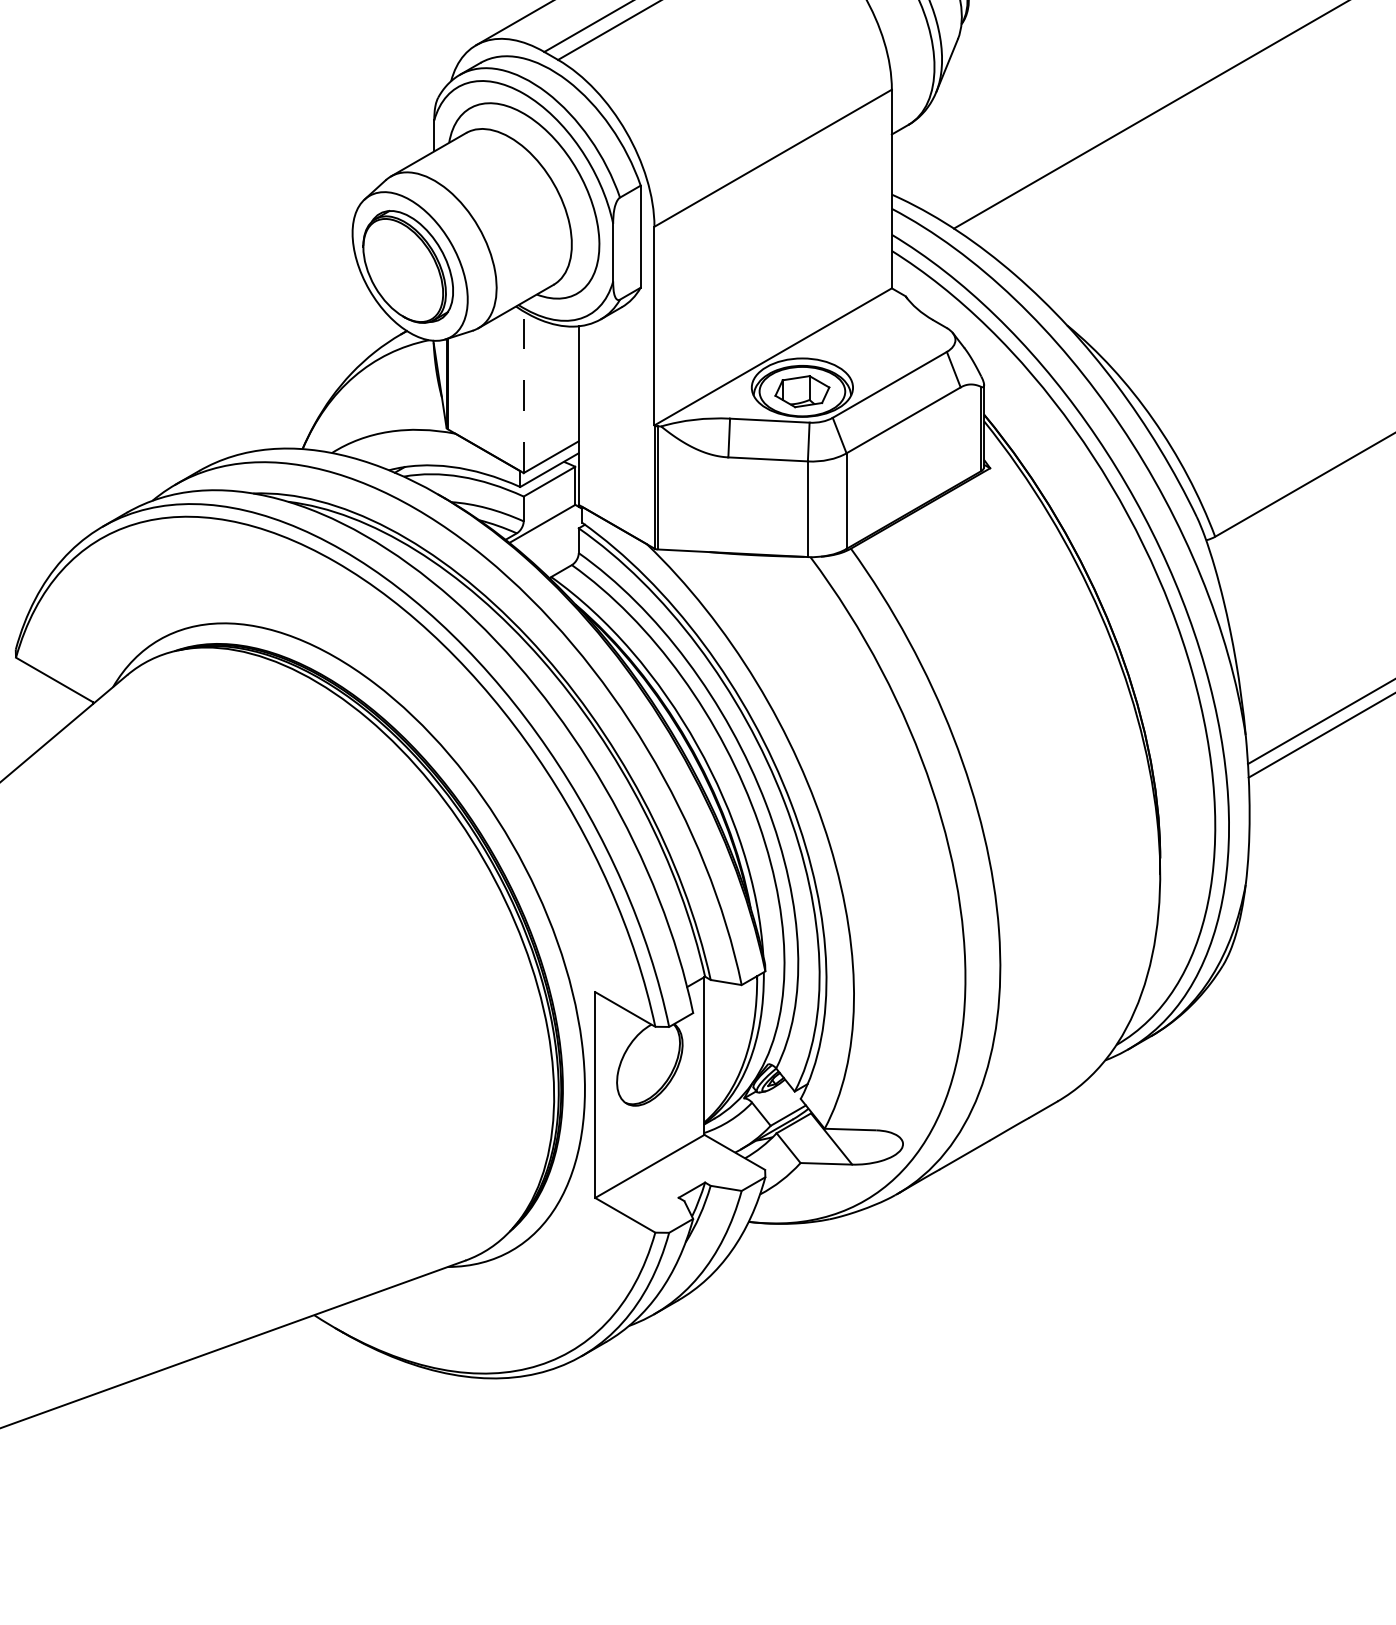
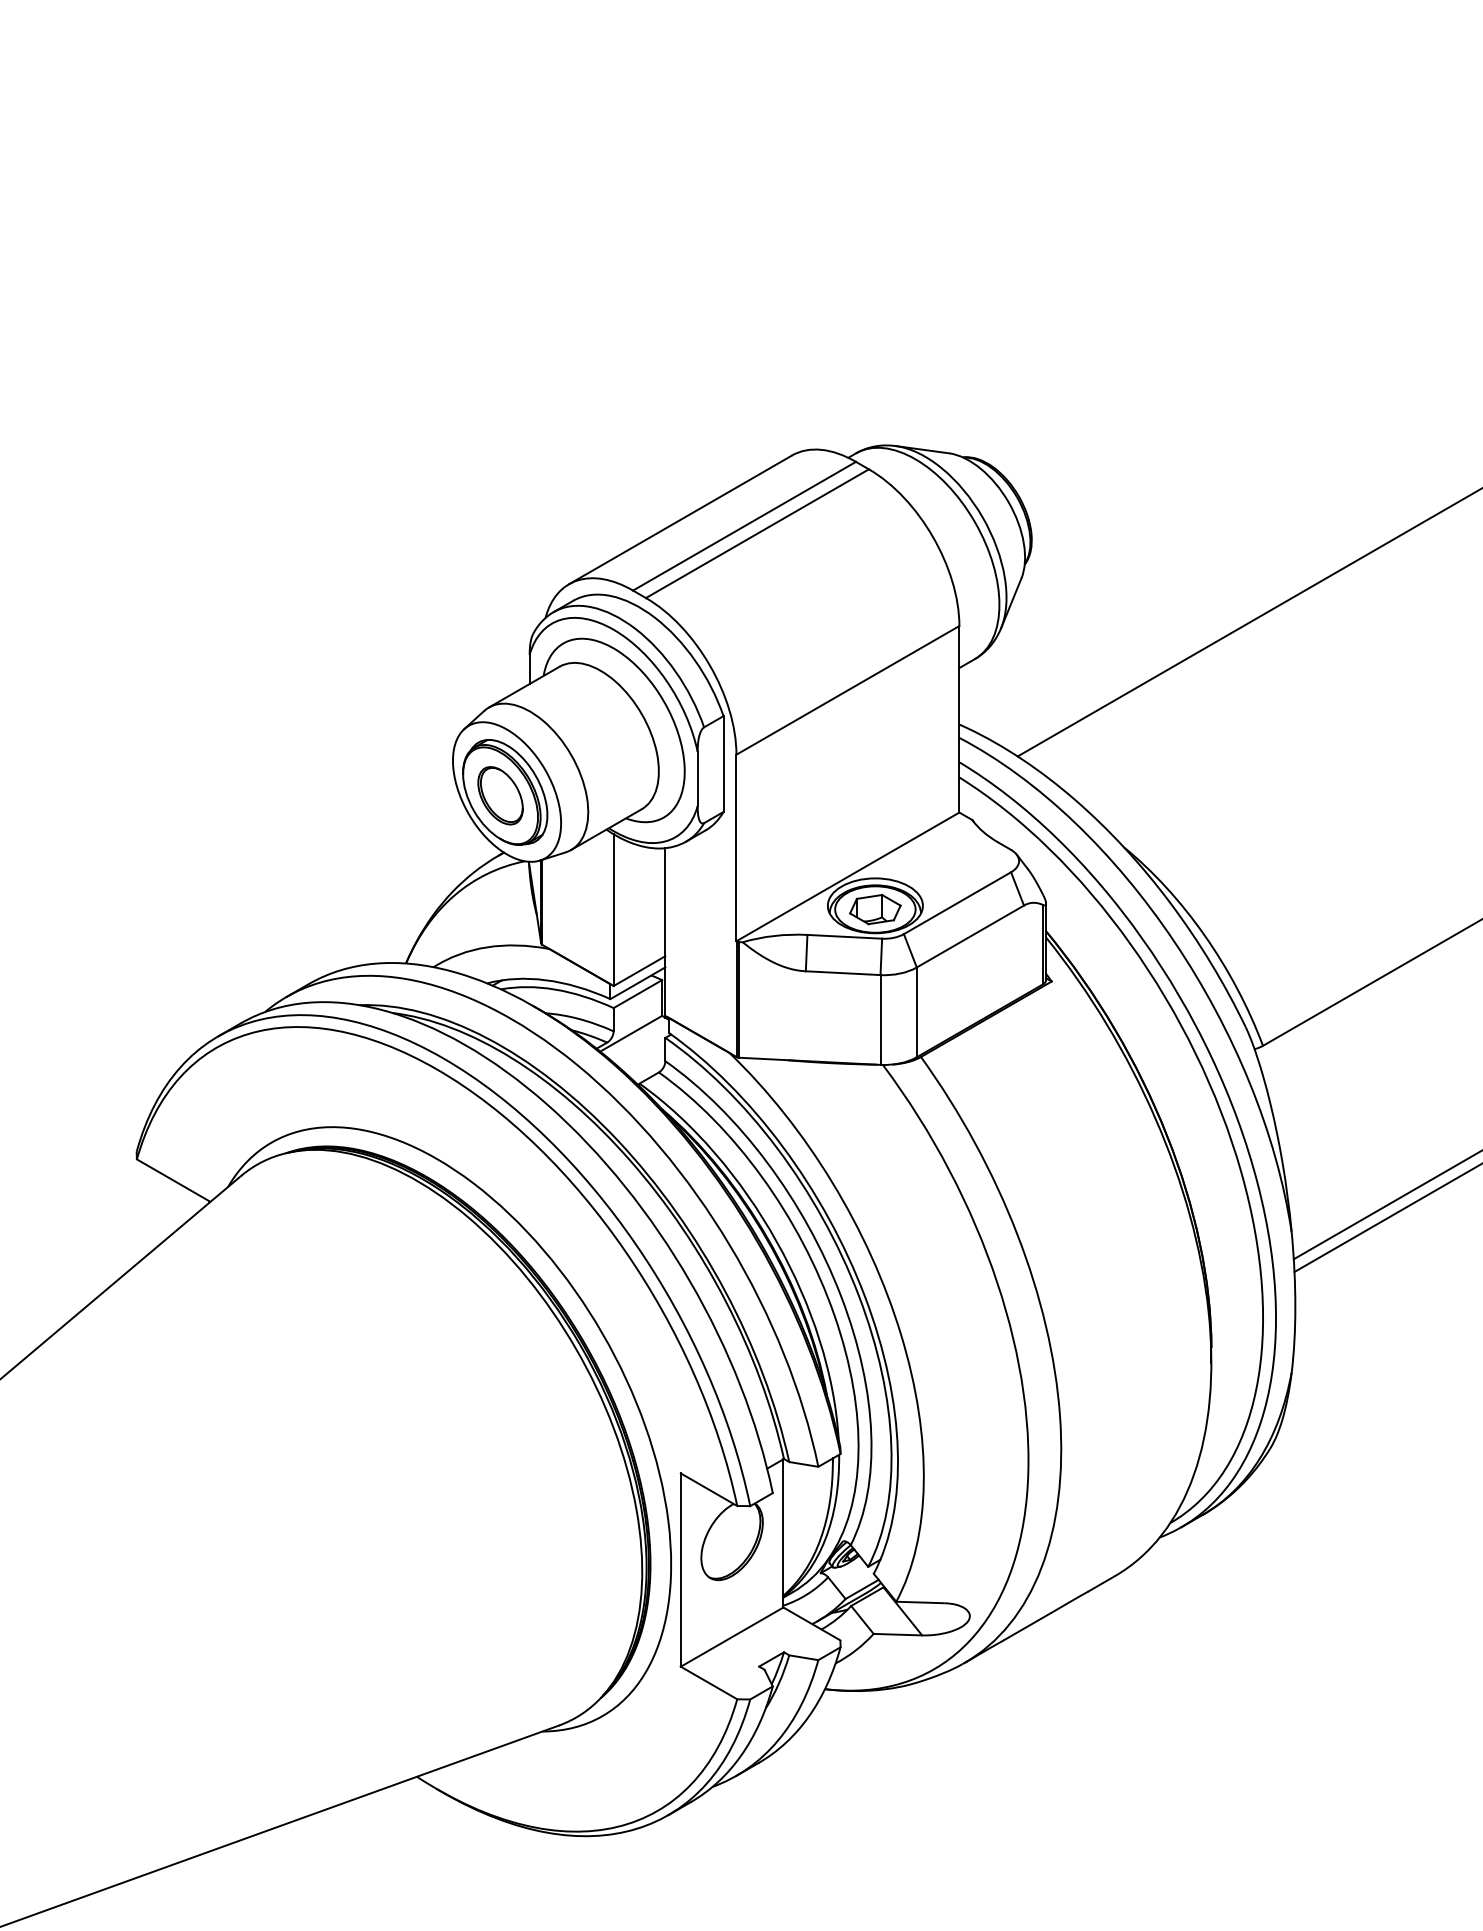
part: (403, 270) -> (500, 795), added
line: (523, 392) -> (613, 910), dashed -> solid

